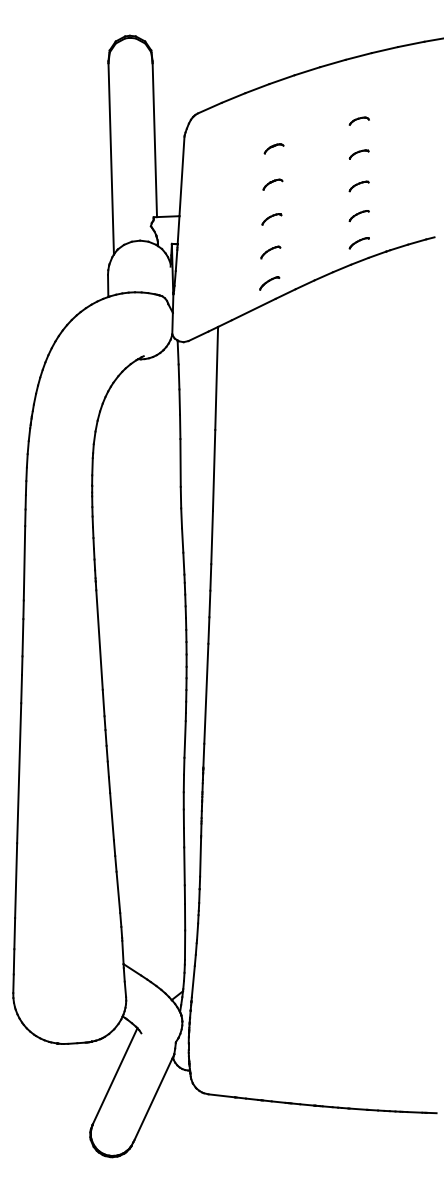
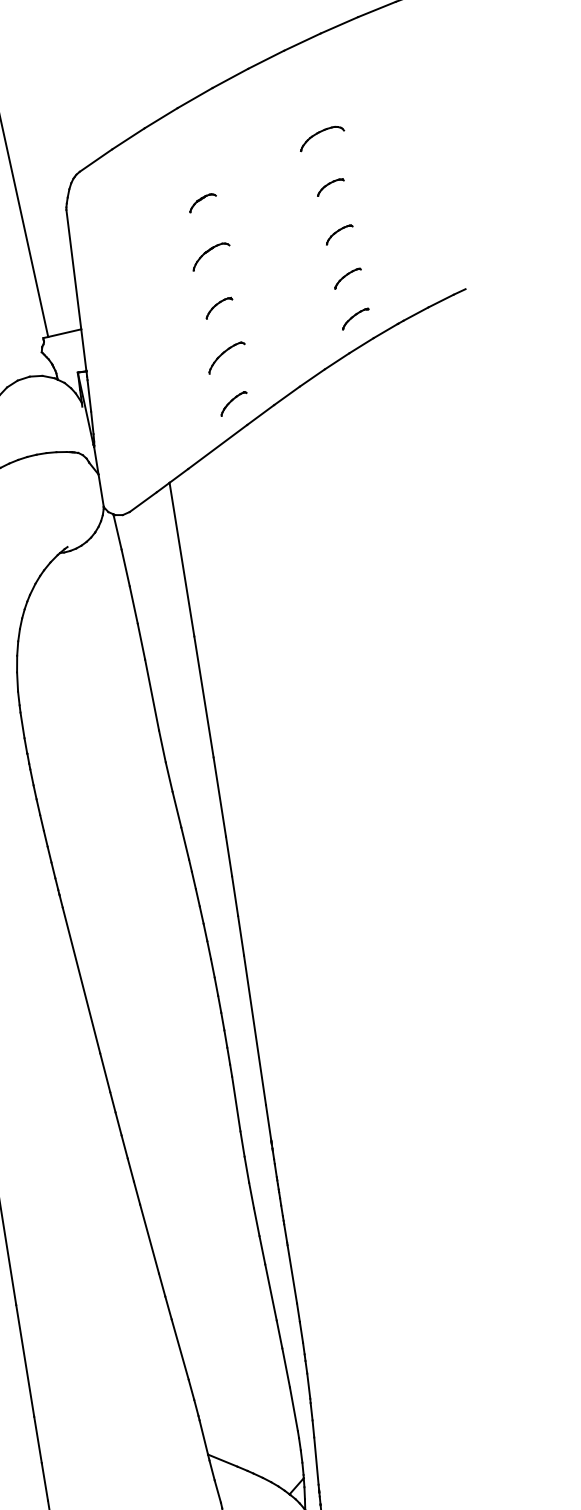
part: (358, 120) -> (320, 137), size x1.6
part: (272, 184) -> (210, 256), size x1.4
part: (270, 252) -> (226, 357), size x1.4

